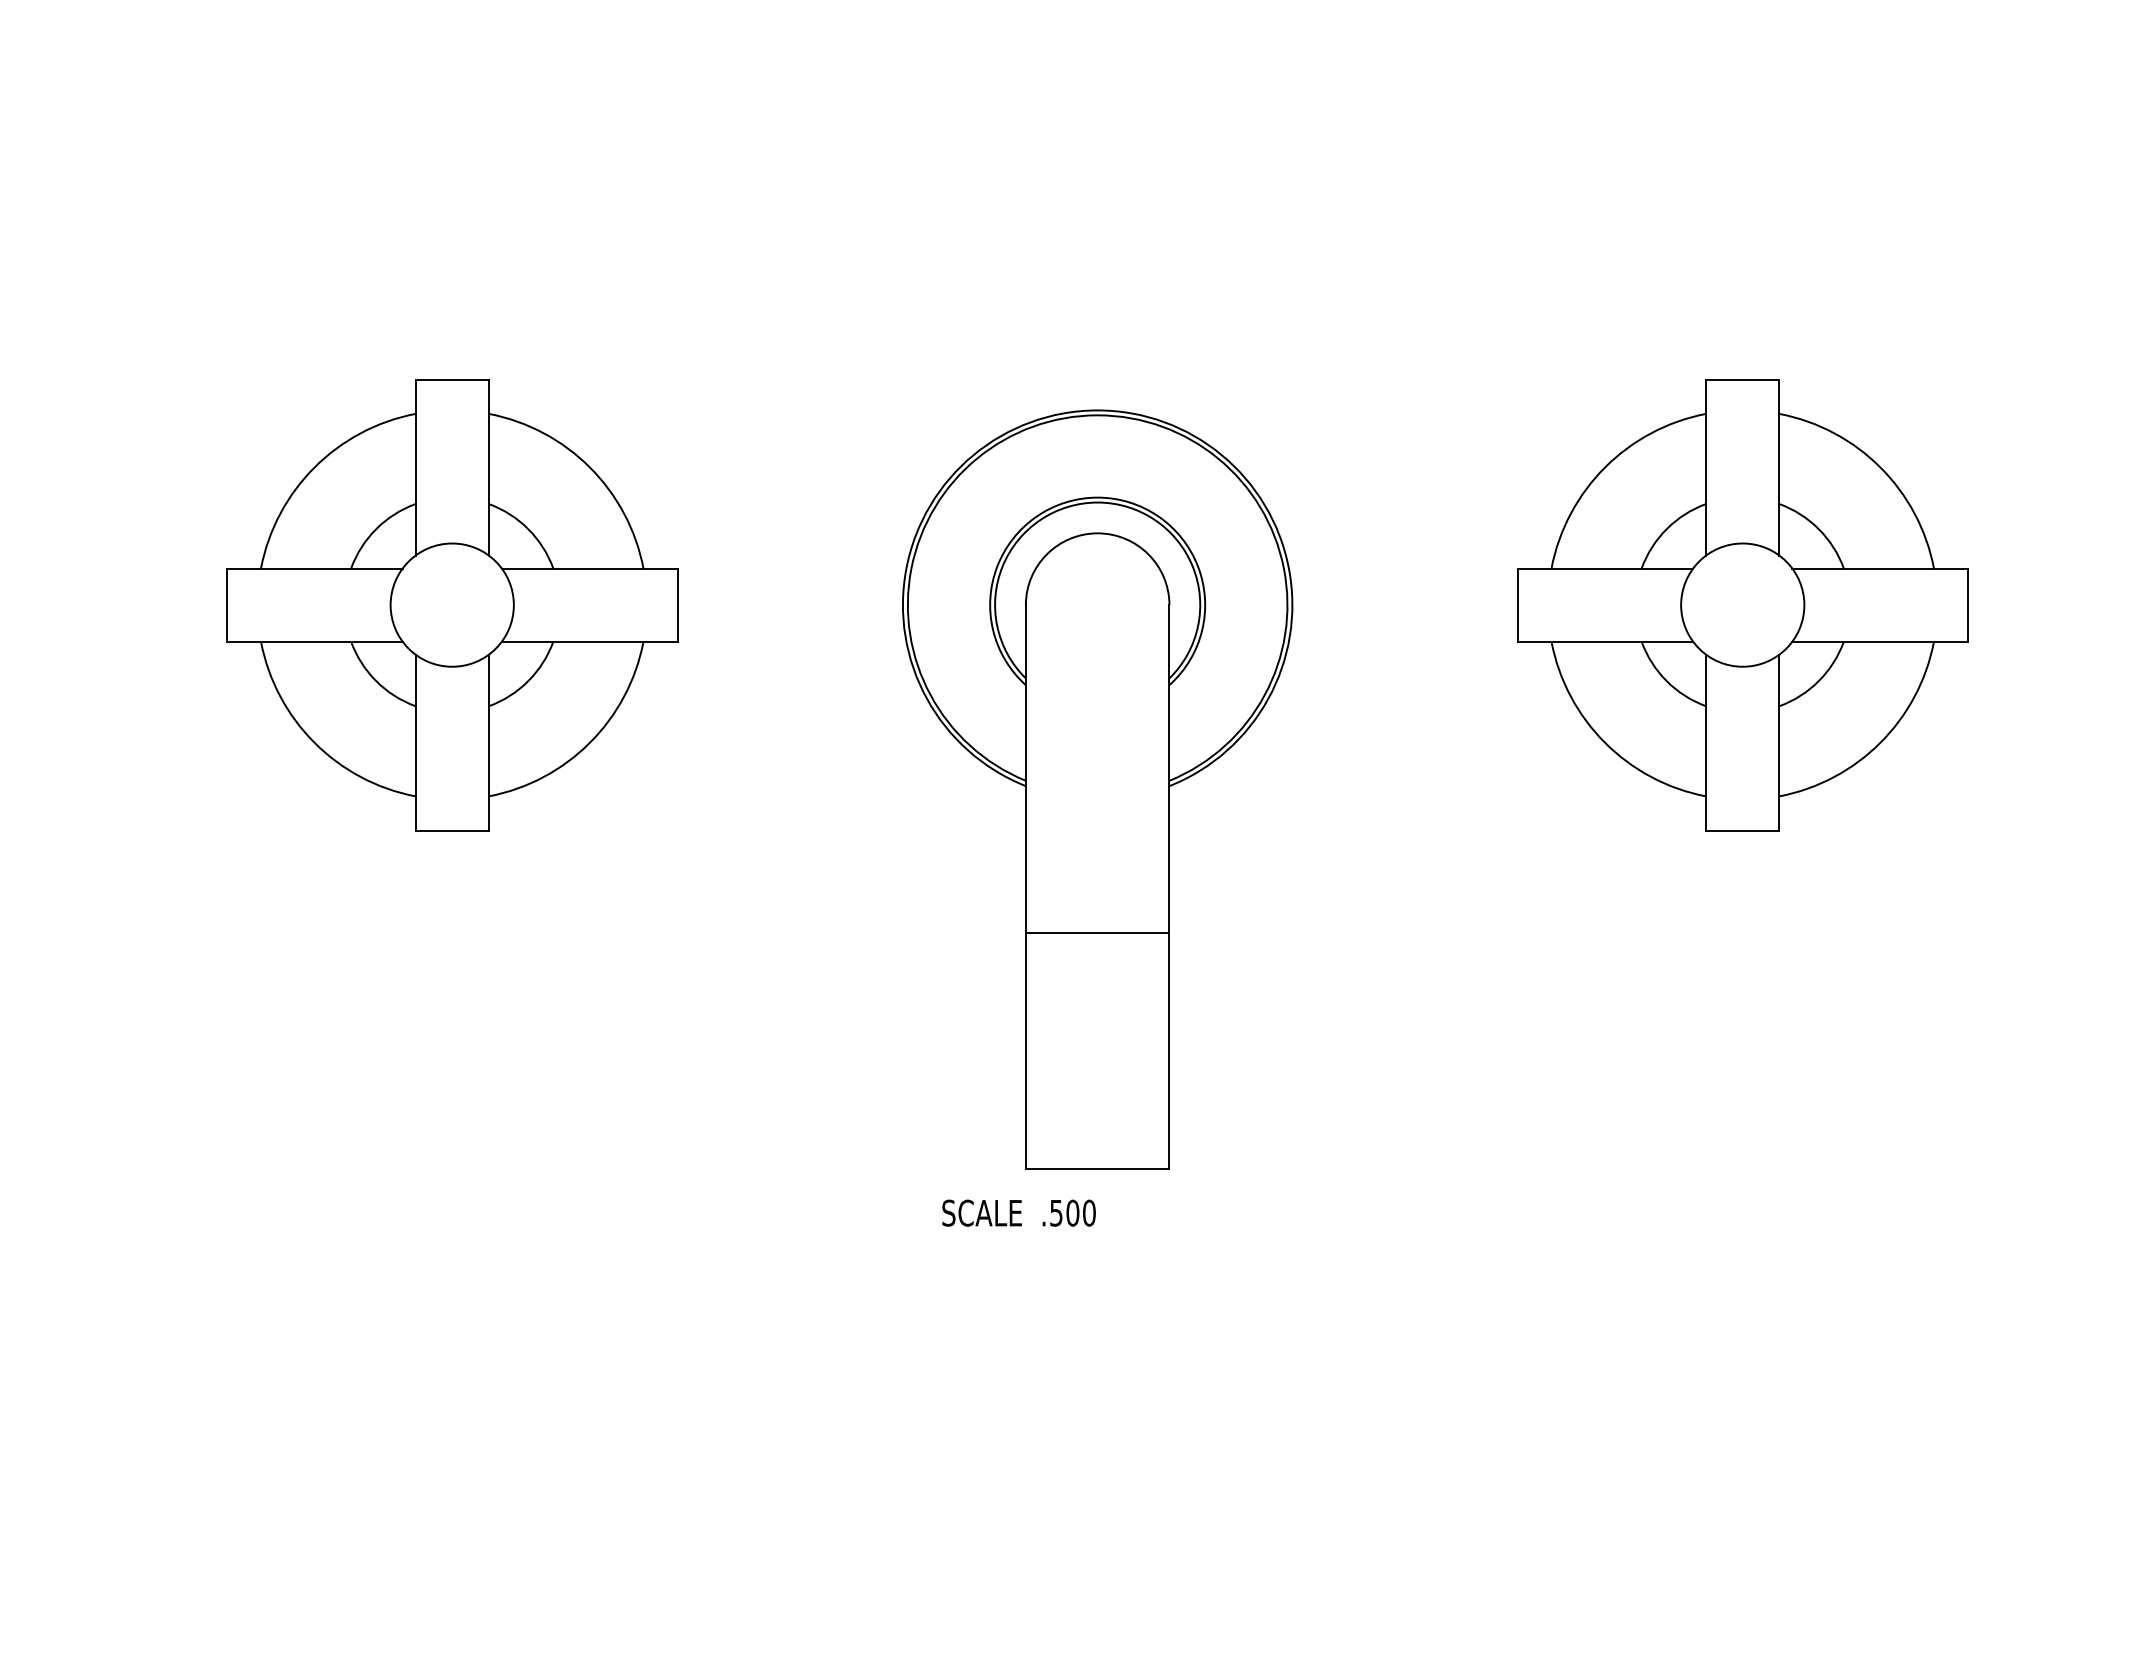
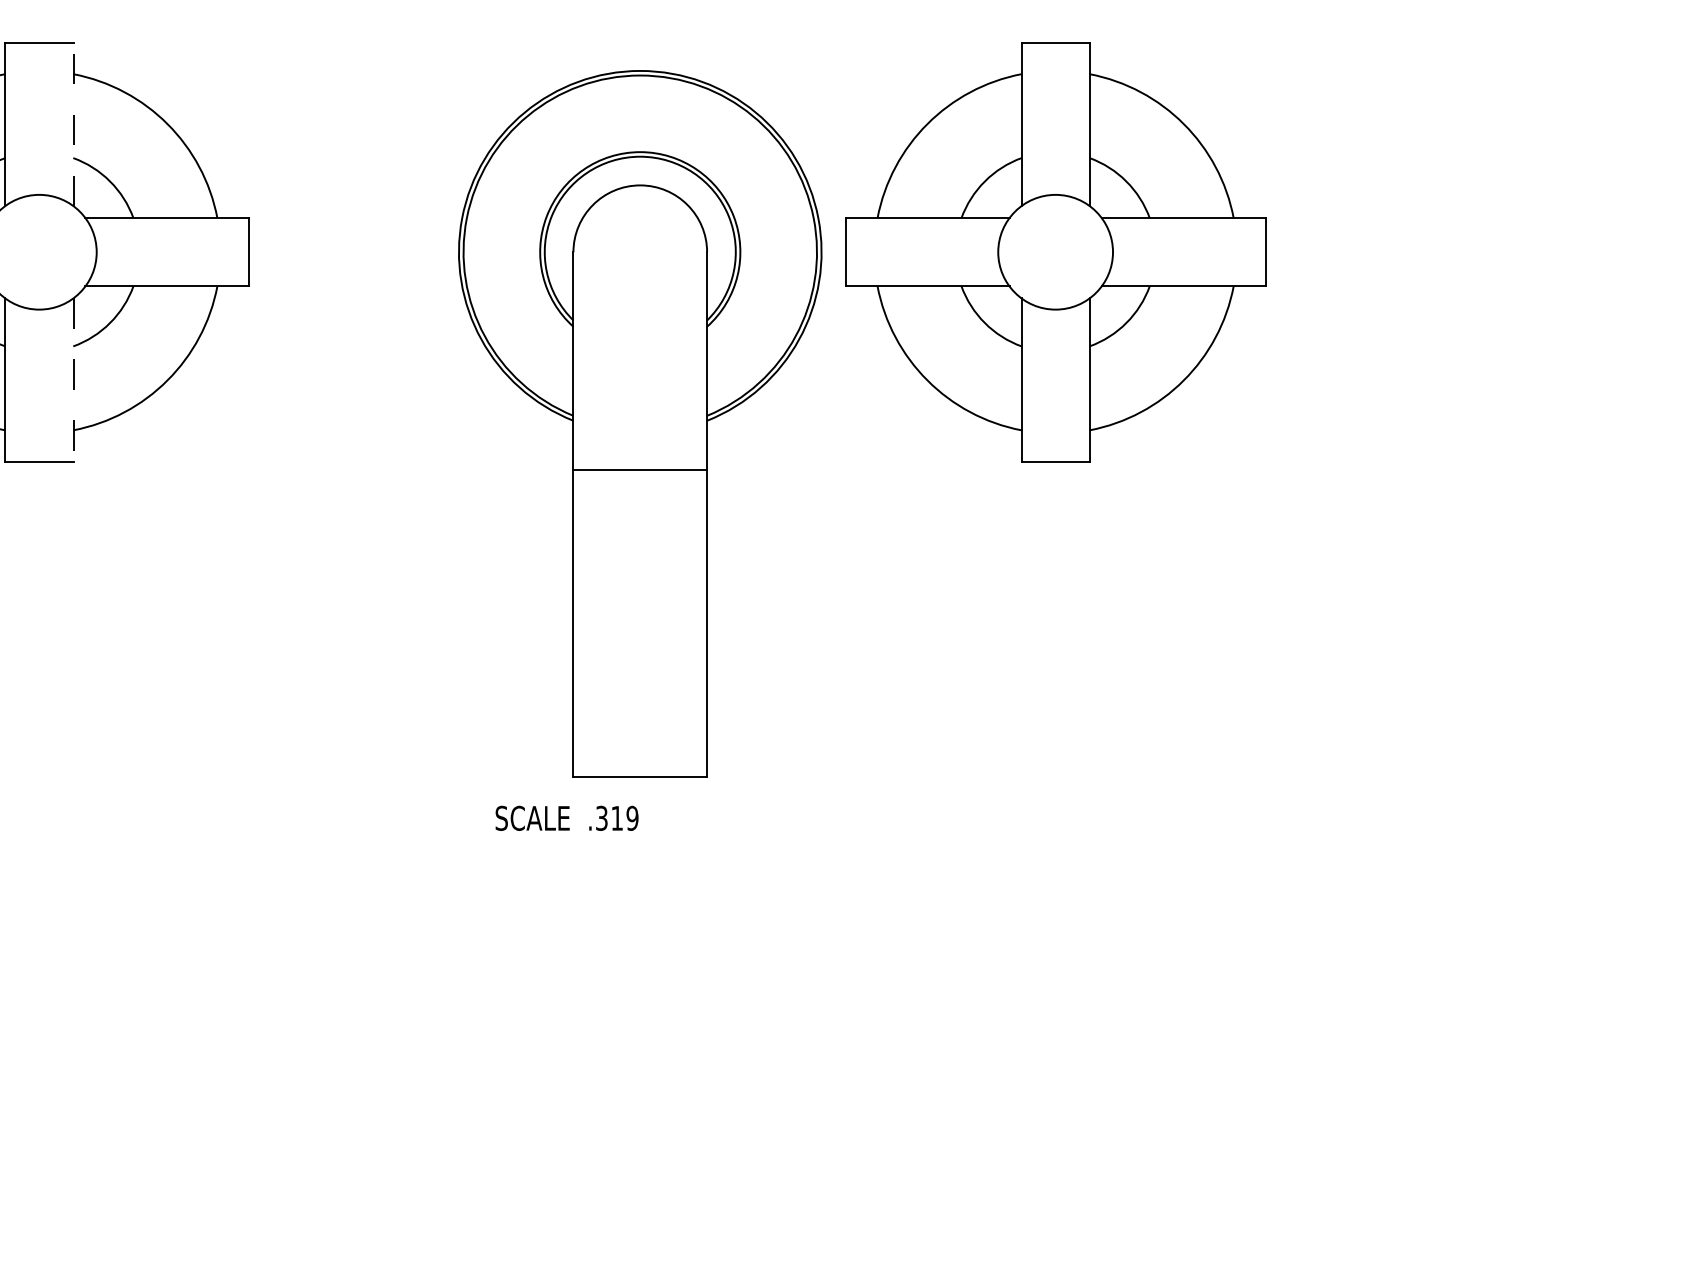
line: (488, 467) -> (73, 124), solid -> dashed
part: (1742, 605) -> (1055, 252), moved
line: (488, 743) -> (73, 381), solid -> dashed
line: (1097, 932) -> (640, 469), moved
text: (1072, 1212) -> (616, 817), .500 -> .319

